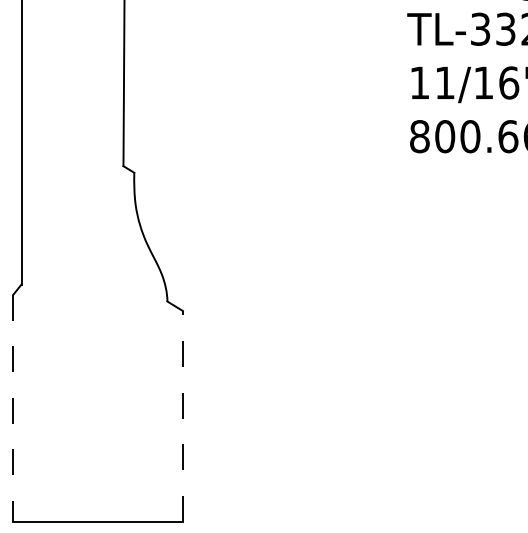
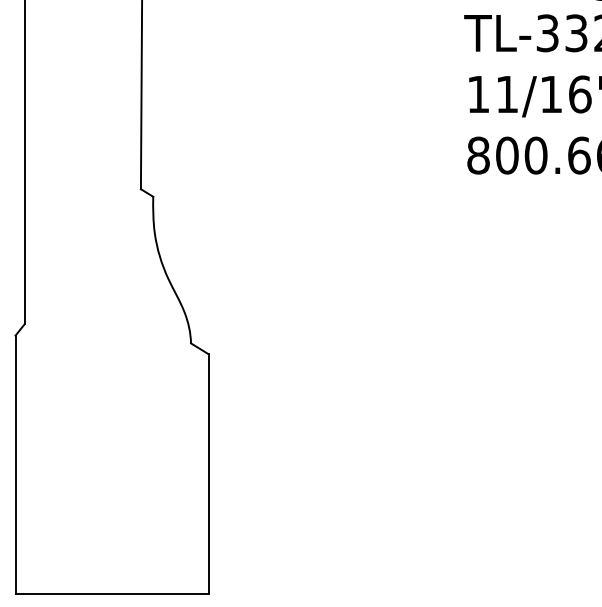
line: (13, 408) -> (15, 465), dashed -> solid
line: (182, 416) -> (208, 474), dashed -> solid

